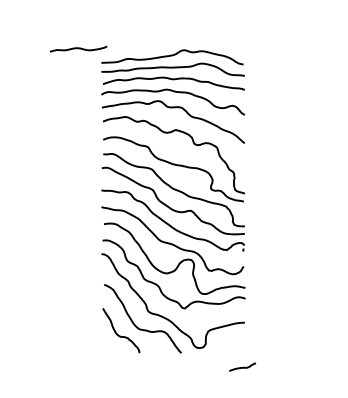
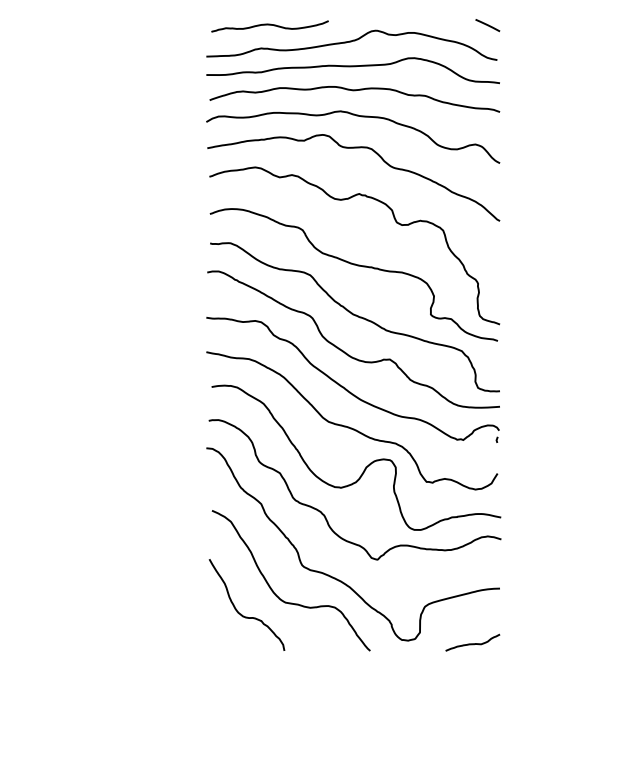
line: (238, 47) -> (486, 25), added
curve: (78, 48) -> (269, 25), moved
curve: (243, 366) -> (474, 641), moved

